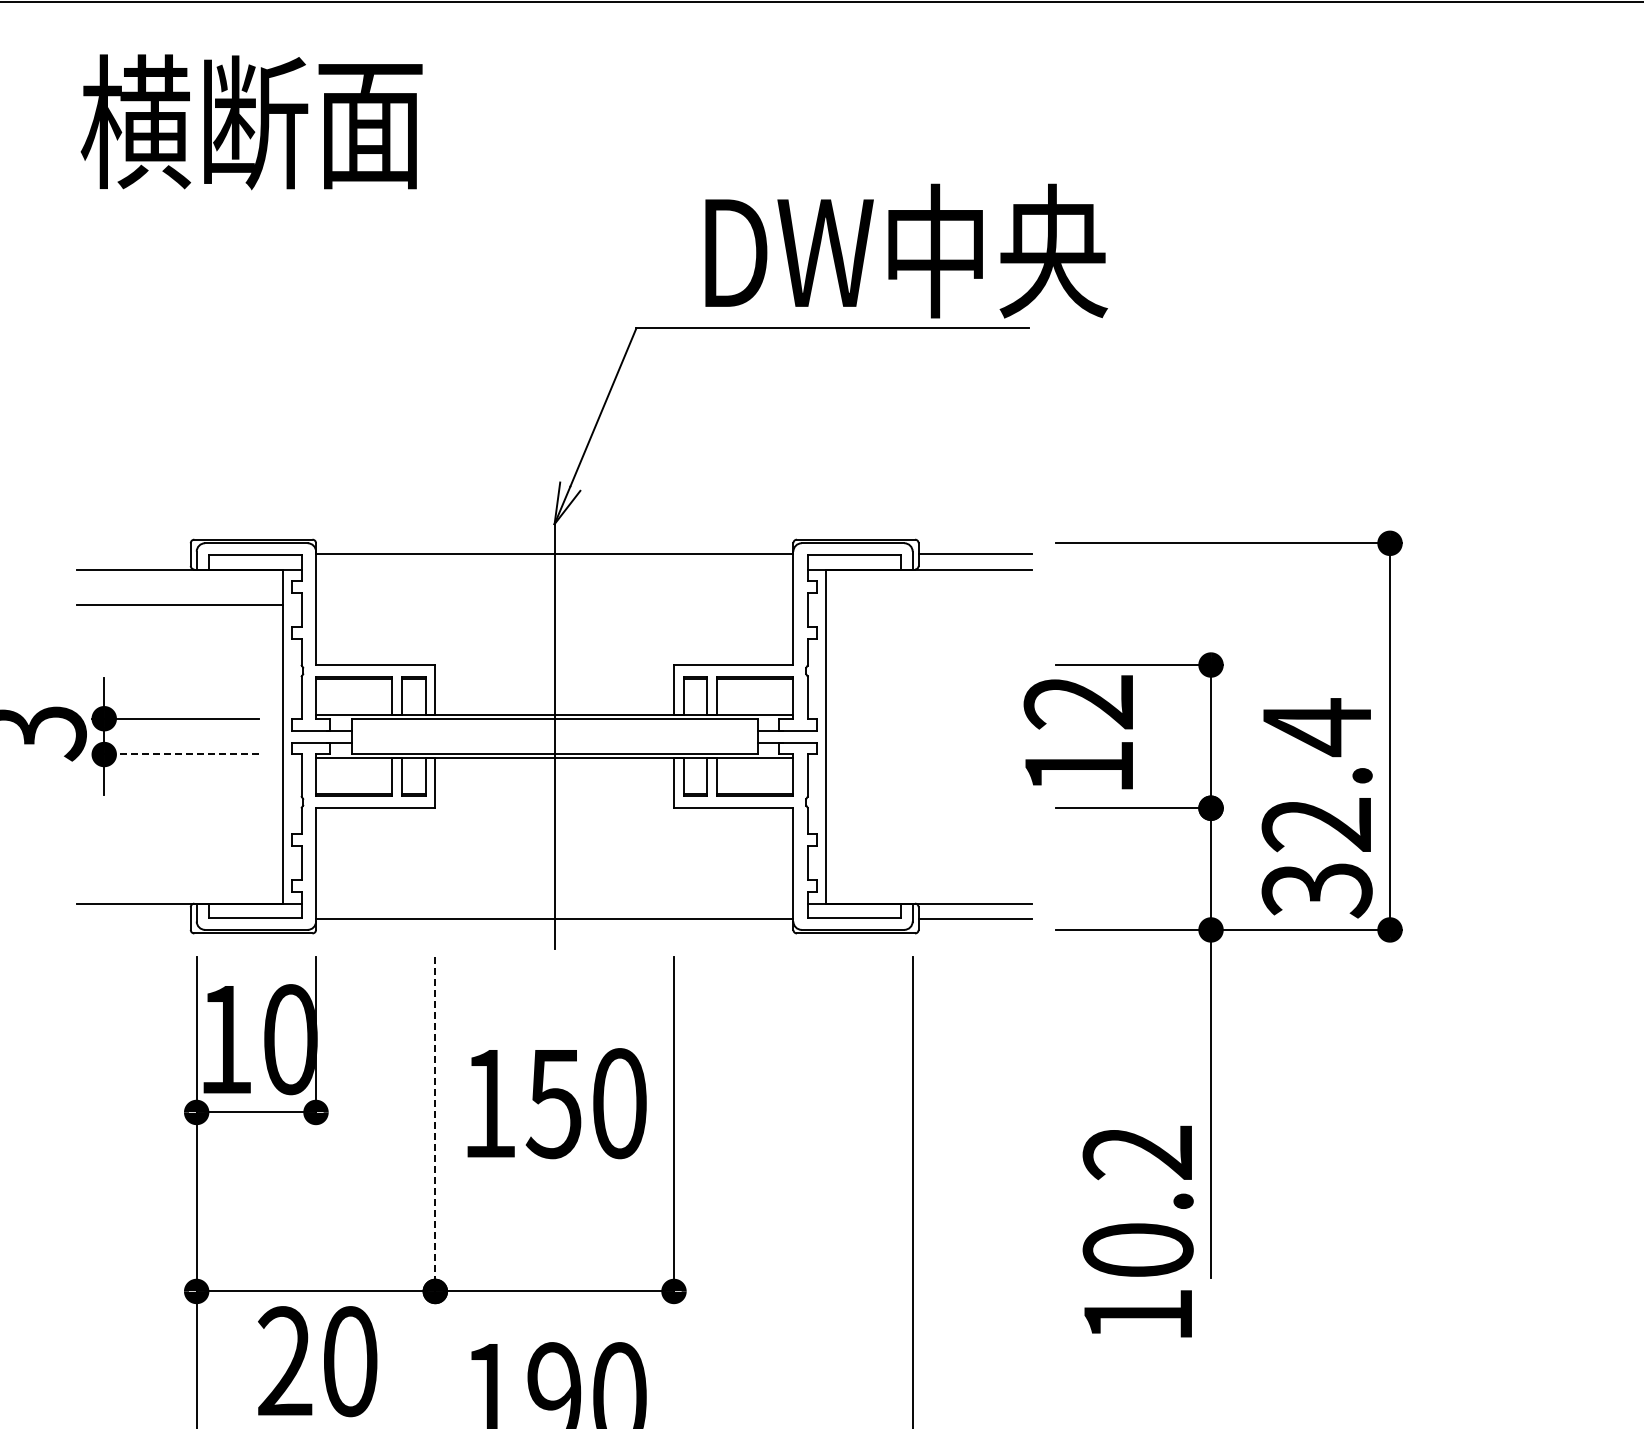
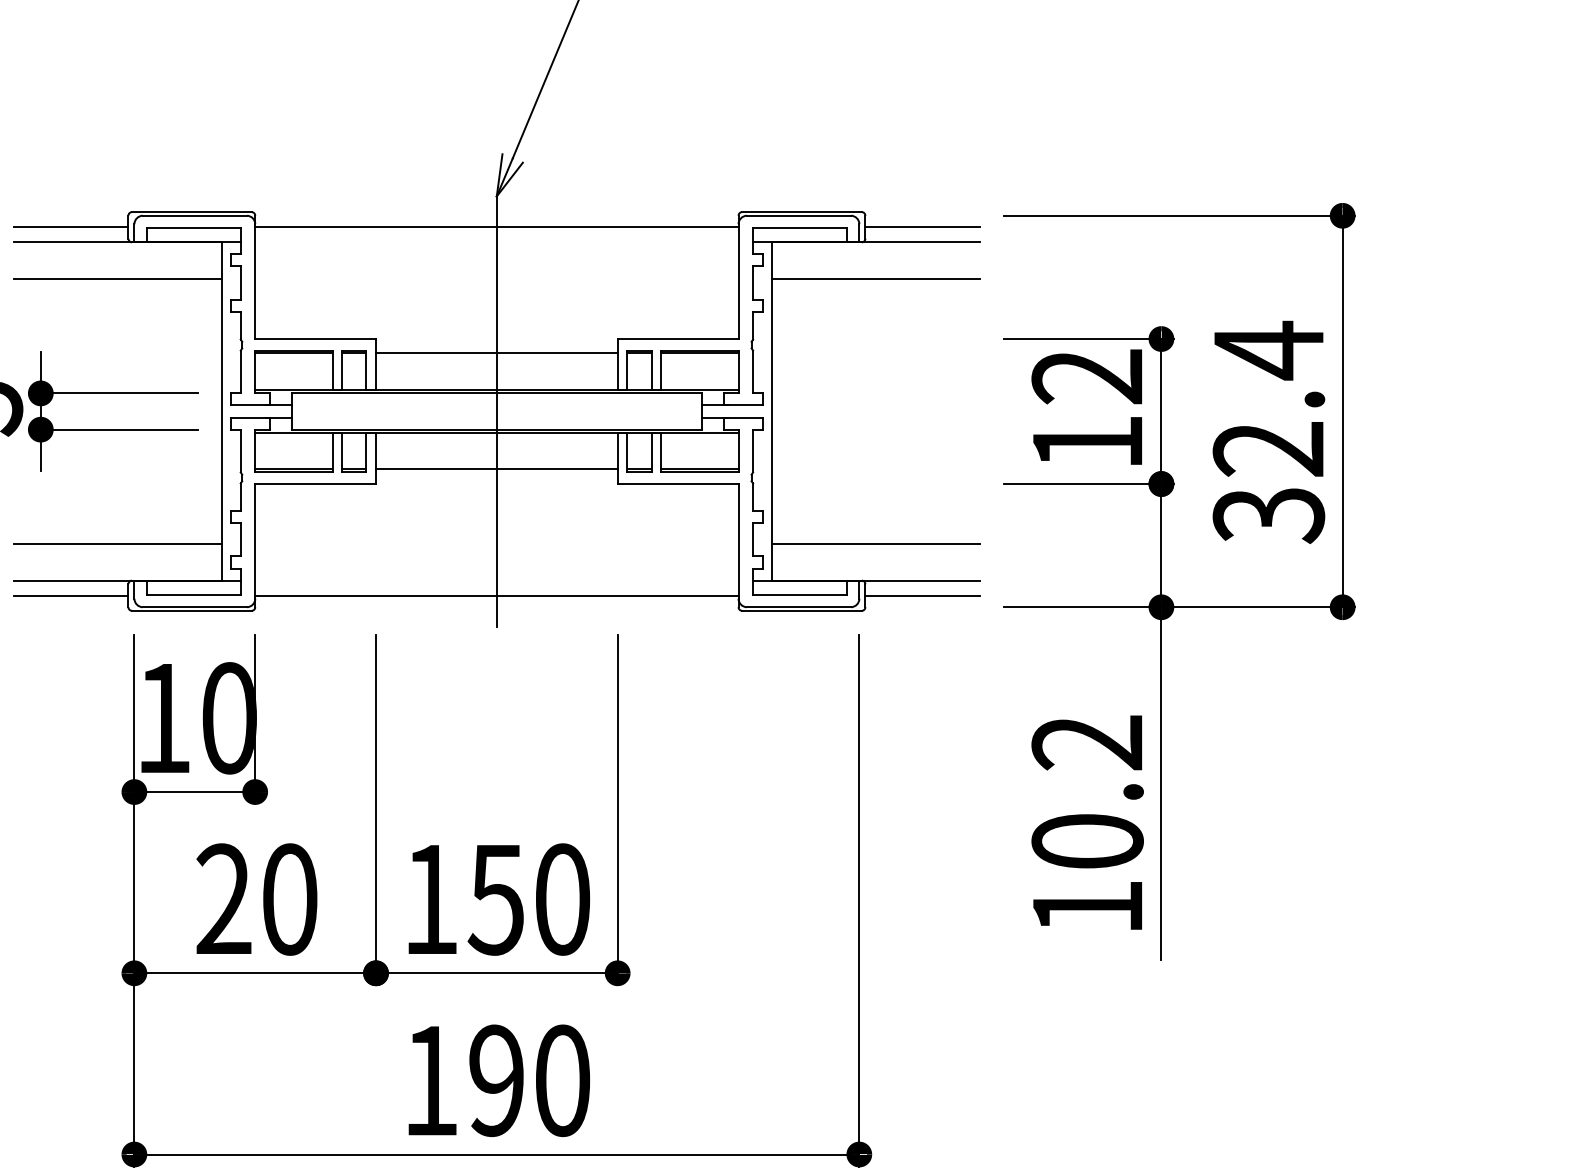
line: (133, 554) -> (70, 227), added
line: (929, 605) -> (876, 278), added
line: (554, 679) -> (496, 353), added
text: (1077, 732) -> (1085, 407), moved
line: (175, 754) -> (112, 429), dashed -> solid
line: (554, 793) -> (496, 469), added
text: (1316, 808) -> (1268, 432), moved
line: (180, 867) -> (118, 544), added
line: (929, 867) -> (876, 544), added
line: (133, 919) -> (70, 596), added
text: (556, 1103) -> (498, 899), moved
line: (435, 1130) -> (376, 810), dashed -> solid
text: (1137, 1231) -> (1086, 822), moved
text: (317, 1361) -> (256, 899), moved

